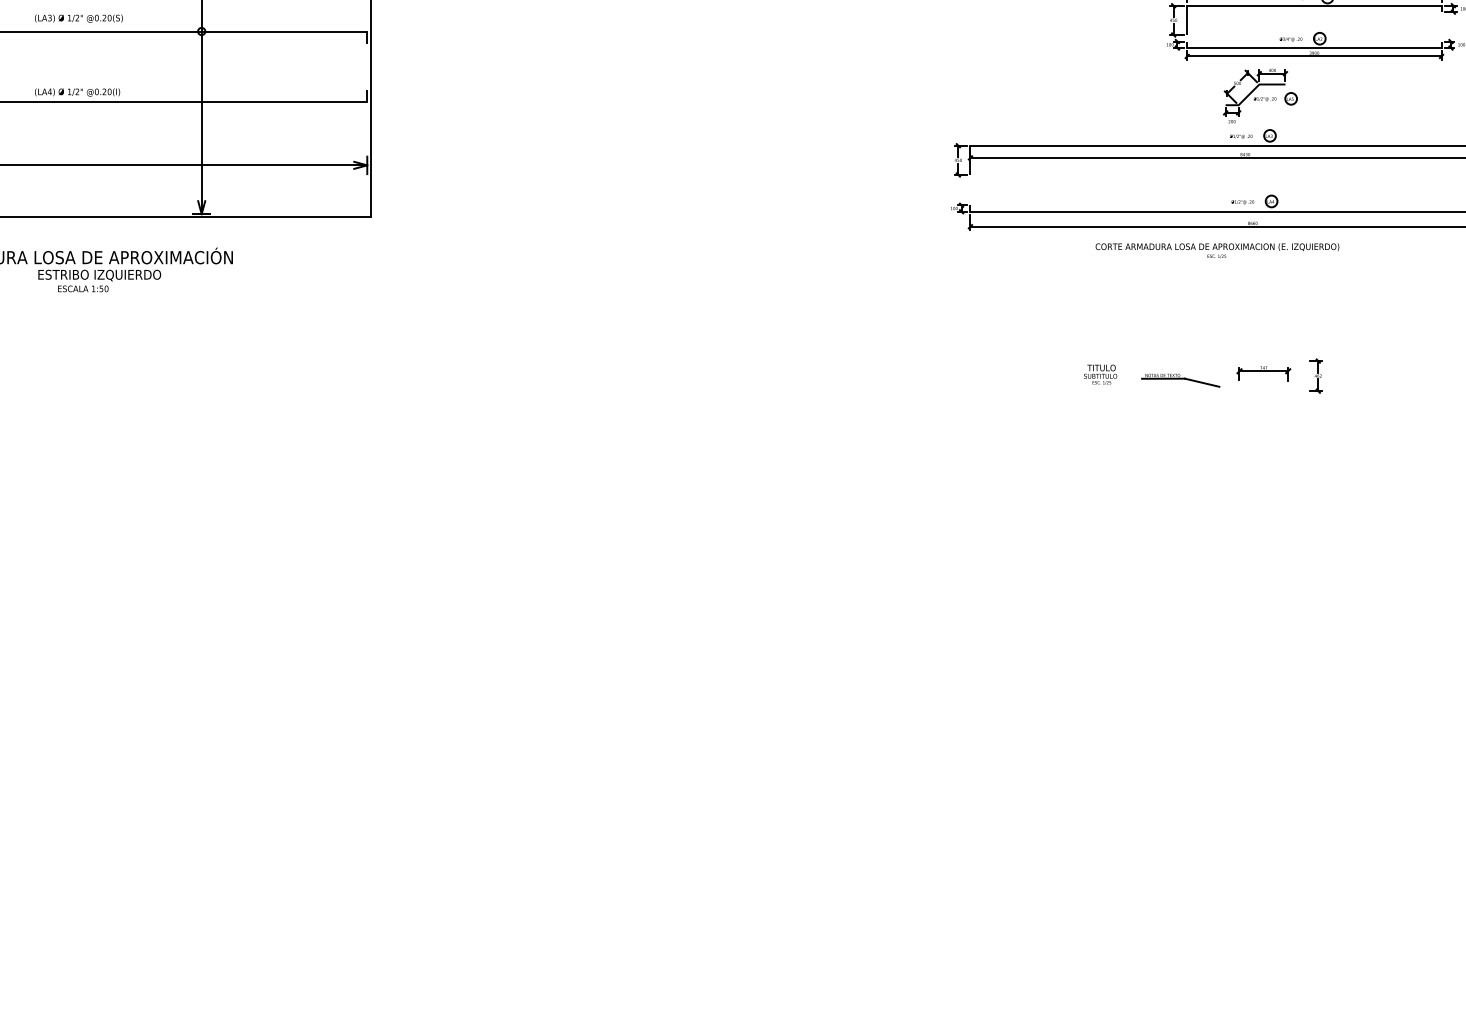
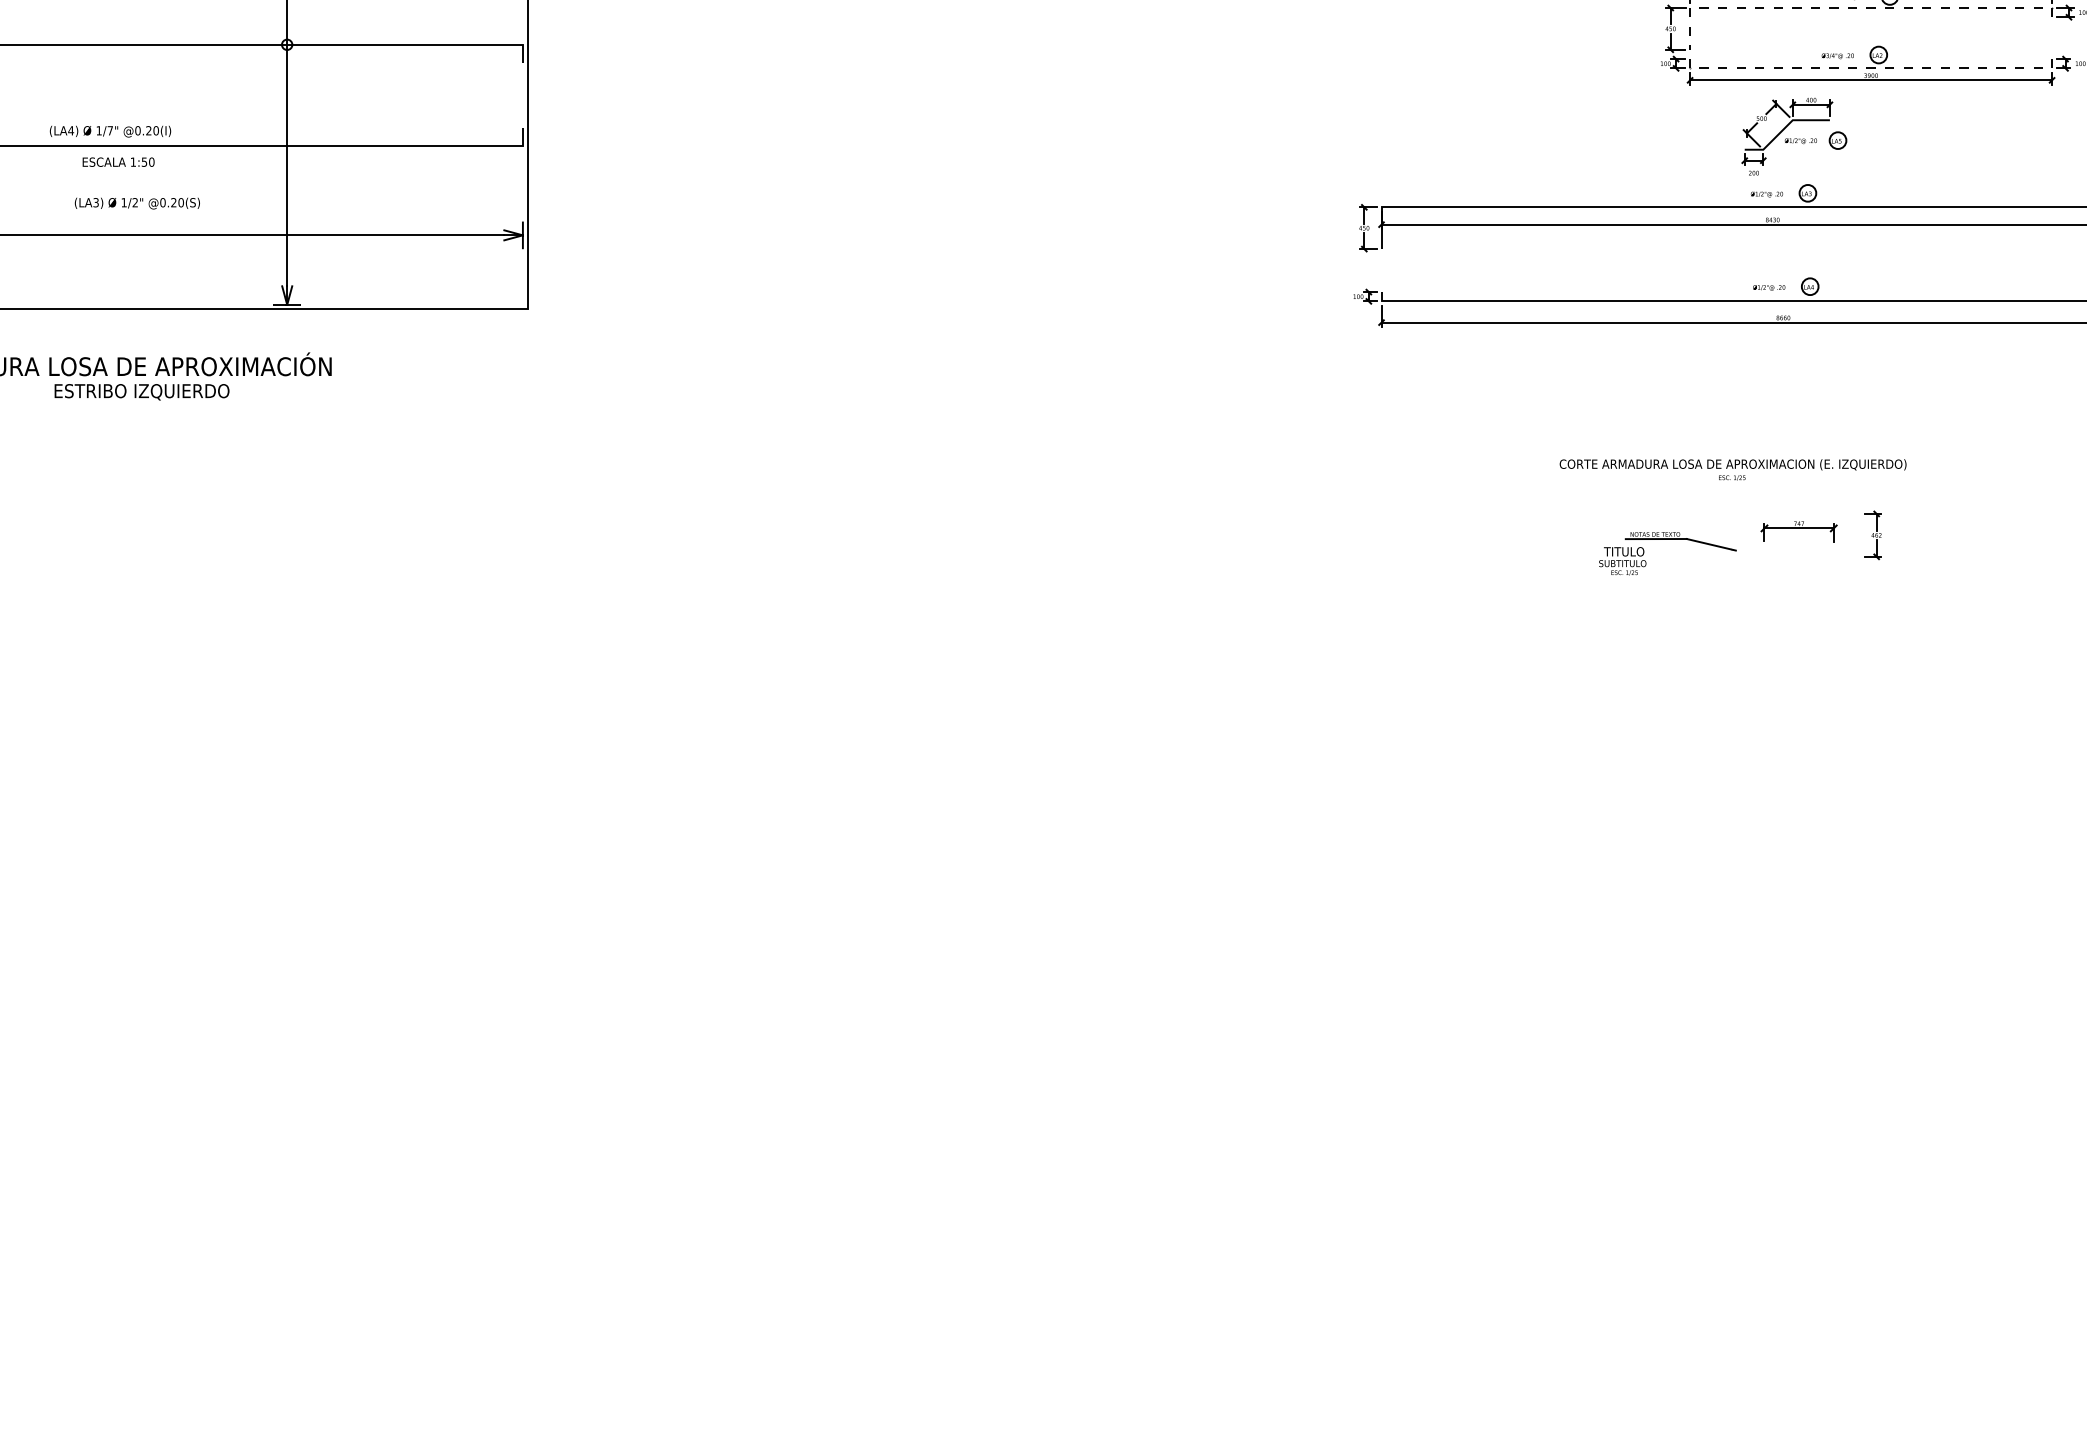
line: (1303, 6) -> (1855, 8), solid -> dashed
text: (78, 18) -> (136, 203), moved
line: (1314, 48) -> (1871, 68), solid -> dashed
text: (76, 91) -> (109, 130), 1/2" -> 1/7"
text: (1217, 250) -> (1732, 469), moved
text: (83, 288) -> (118, 161), moved
text: (1100, 374) -> (1622, 561), moved

